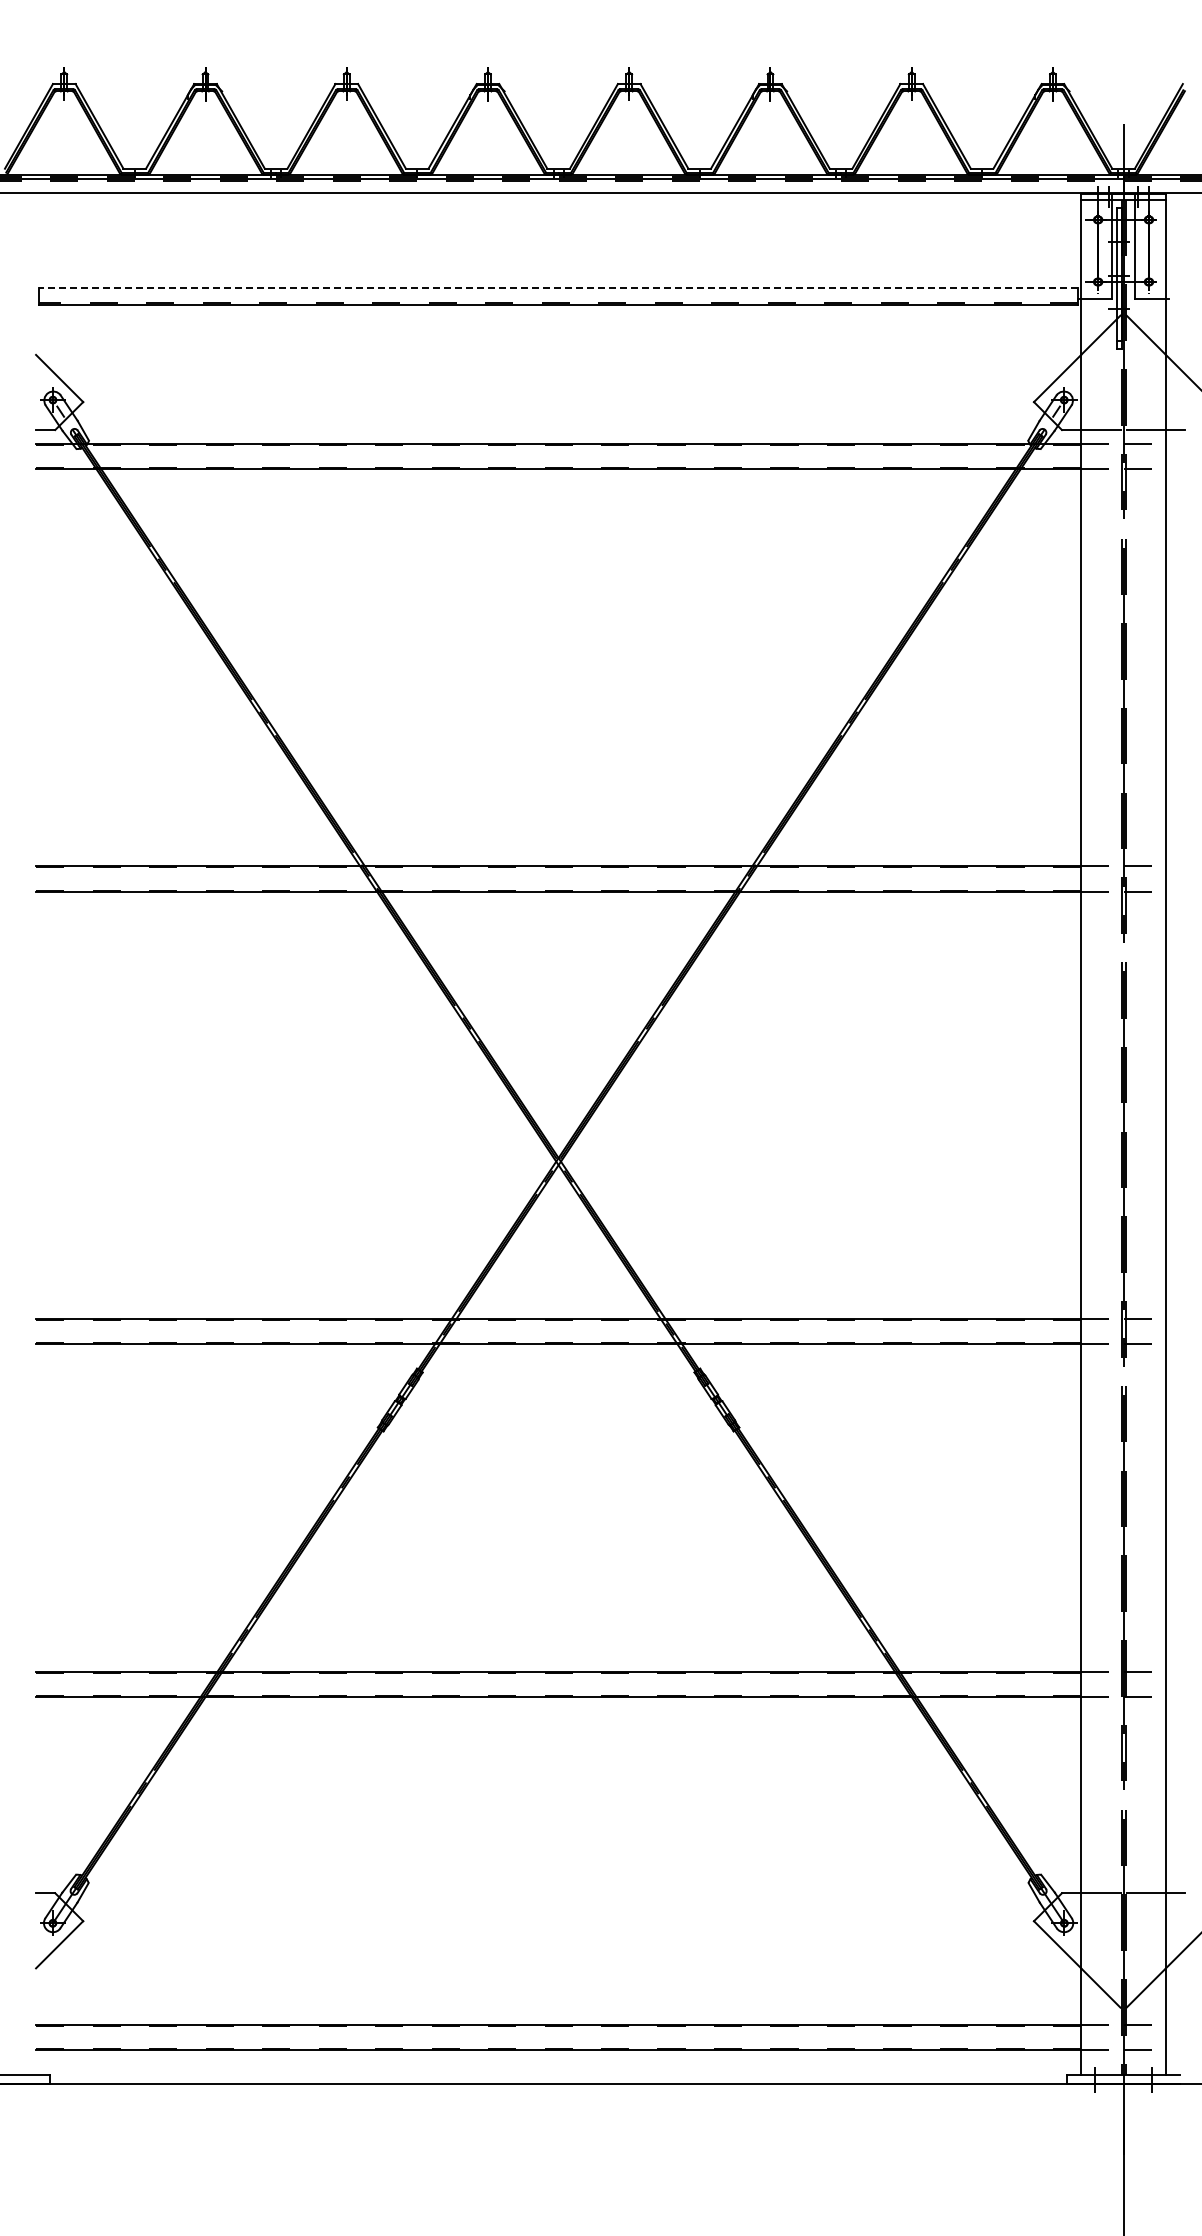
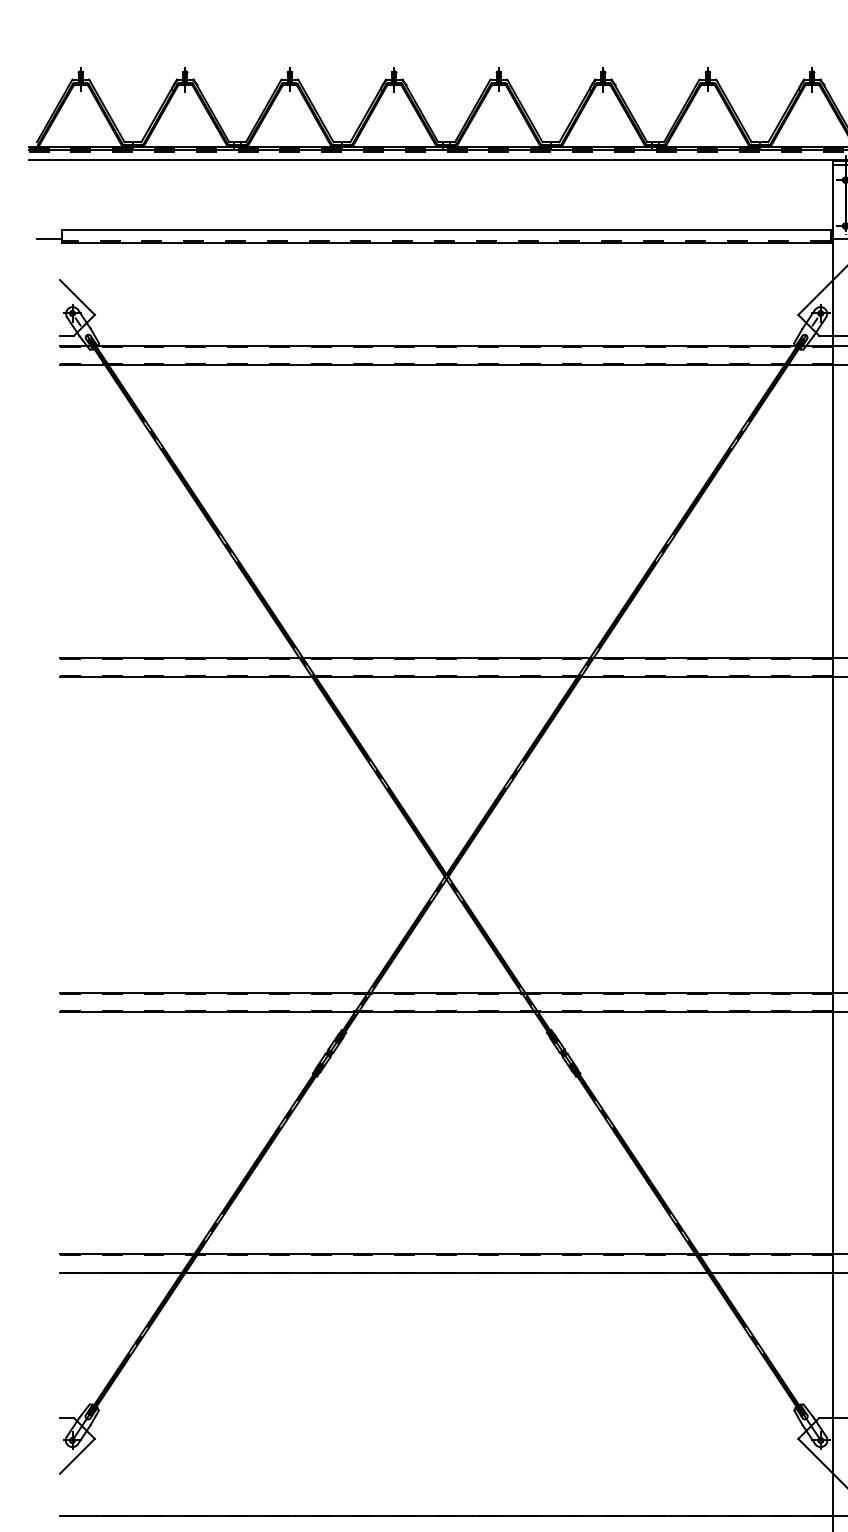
line: (558, 287) -> (446, 230), dashed -> solid
line: (21, 298) -> (49, 238), added

